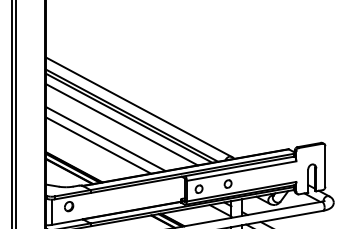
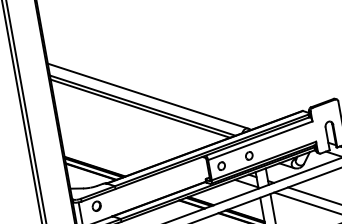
line: (121, 124) -> (133, 116), removed
line: (105, 139) -> (120, 133), removed
line: (98, 145) -> (114, 140), removed

